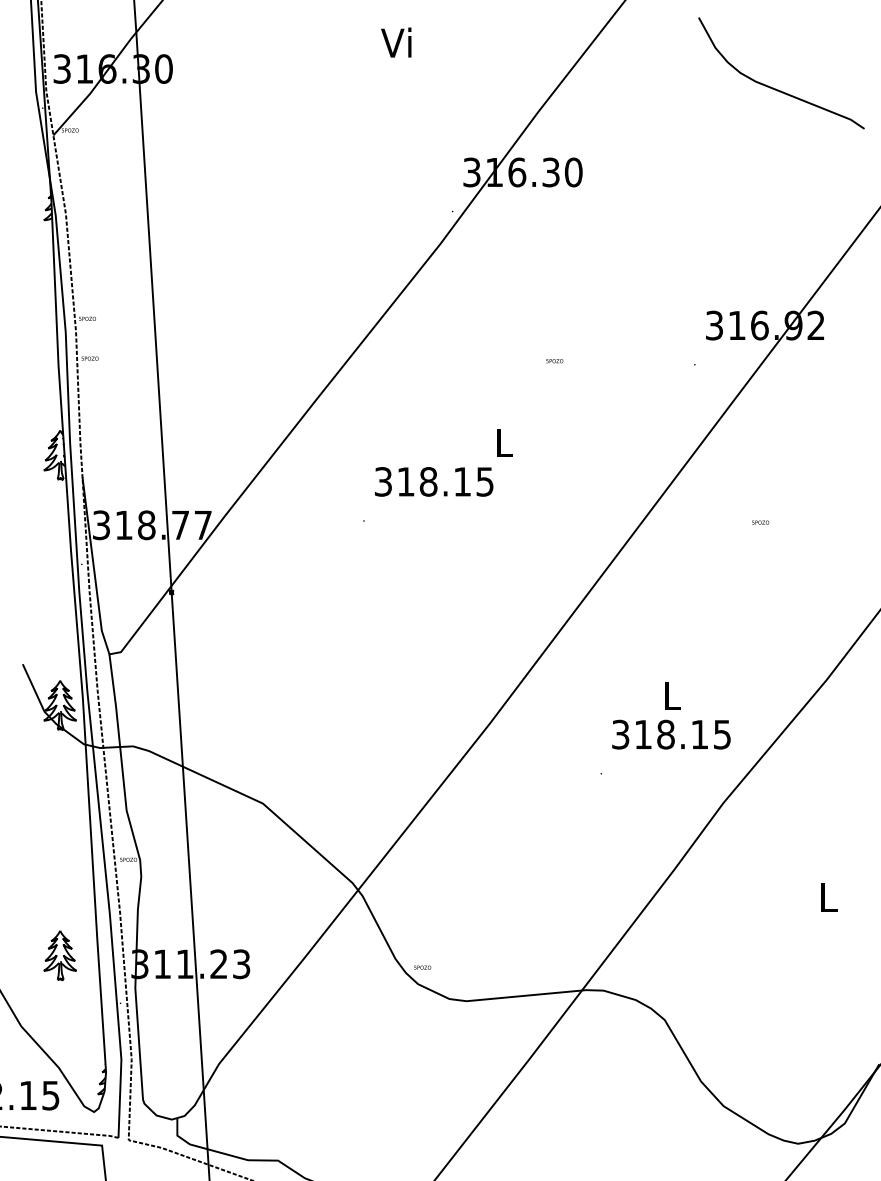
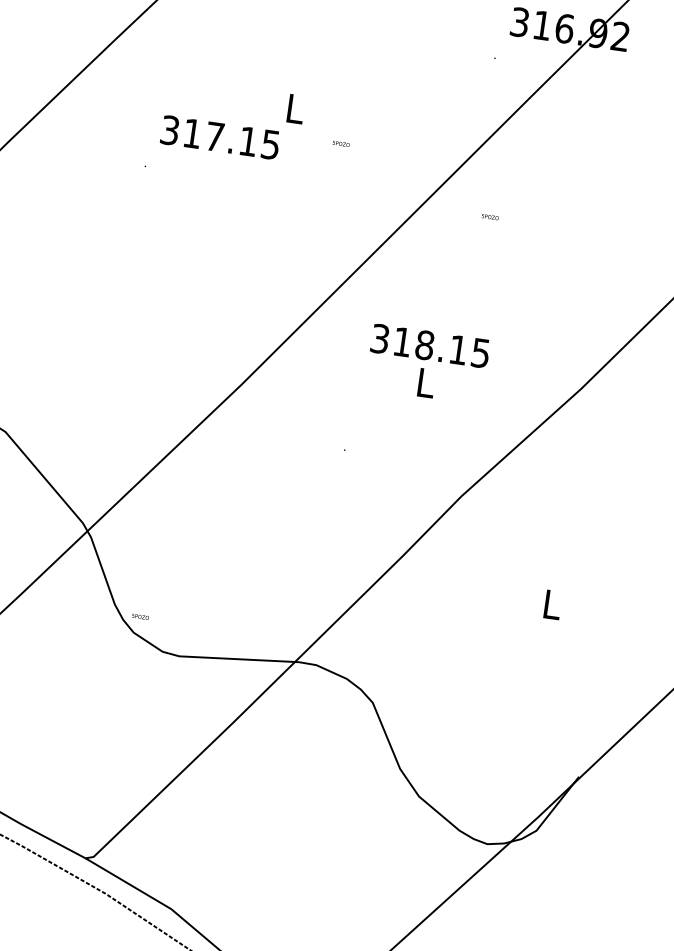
text: (554, 361) -> (340, 144), moved
text: (428, 481) -> (214, 136), 318.15 -> 317.15
text: (760, 522) -> (490, 217), moved
text: (671, 734) -> (430, 345), moved

